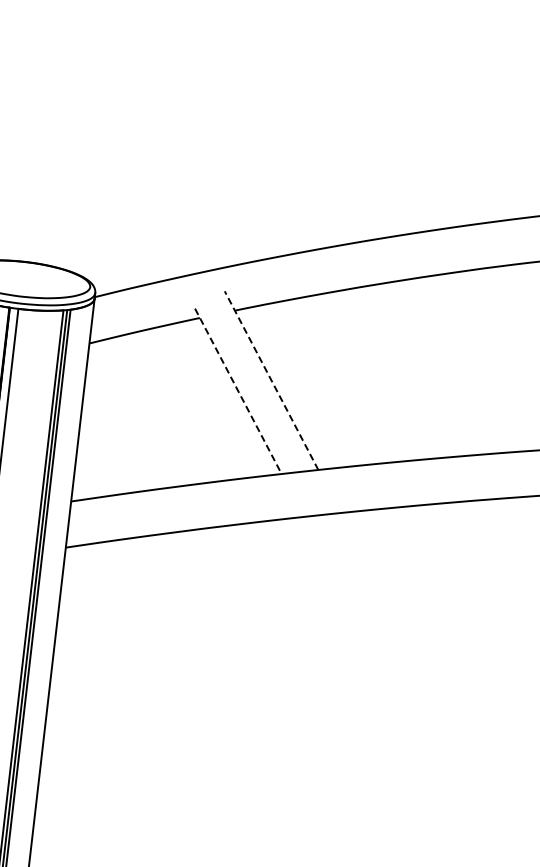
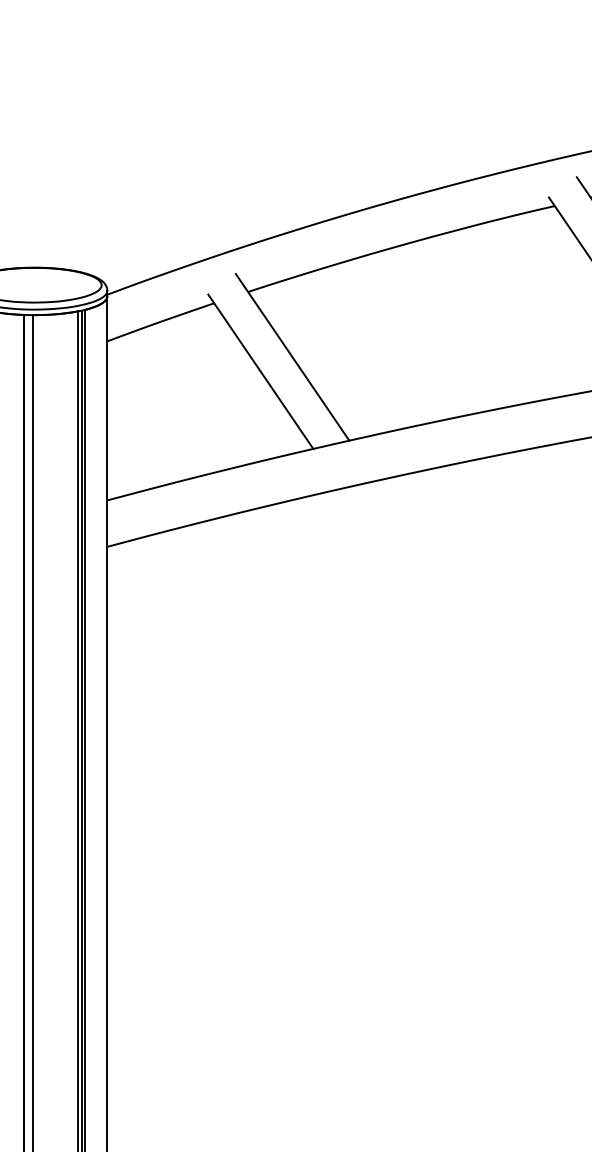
line: (271, 380) -> (292, 357), dashed -> solid
line: (238, 392) -> (261, 372), dashed -> solid

